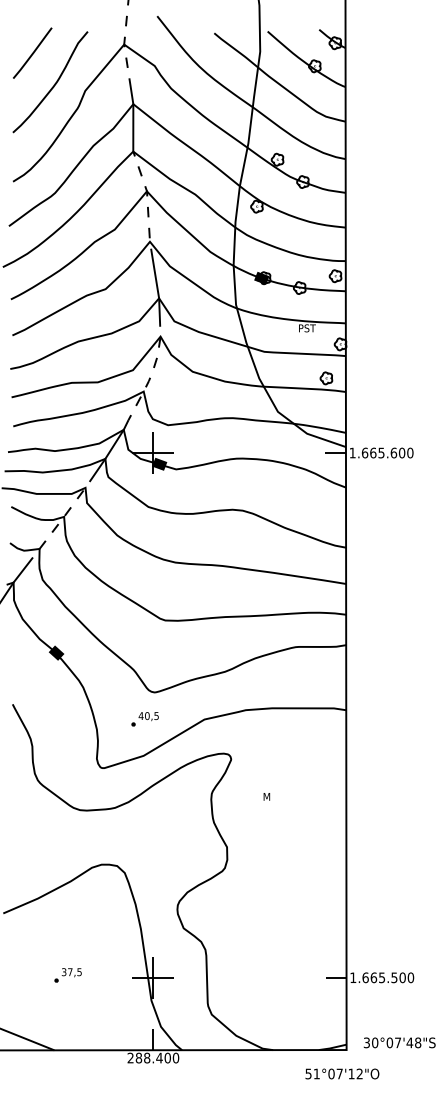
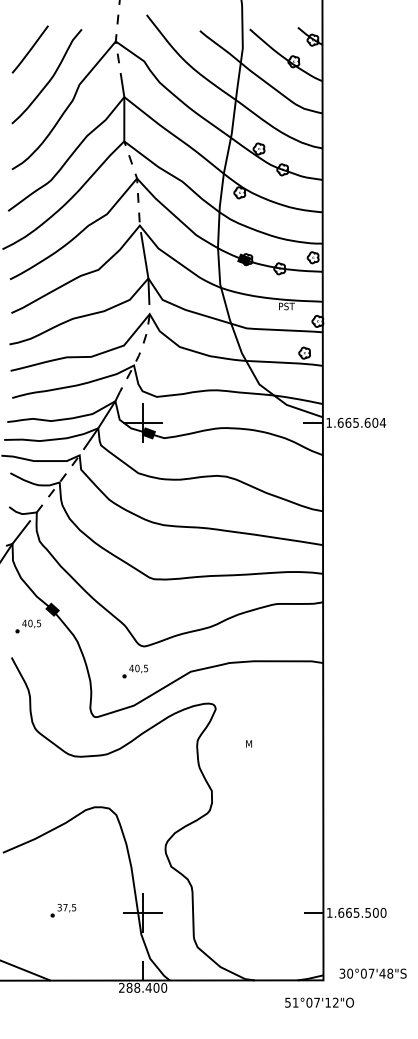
text: (409, 452) -> (382, 422), 1.665.600 -> 1.665.604
part: (30, 671) -> (28, 626), added

